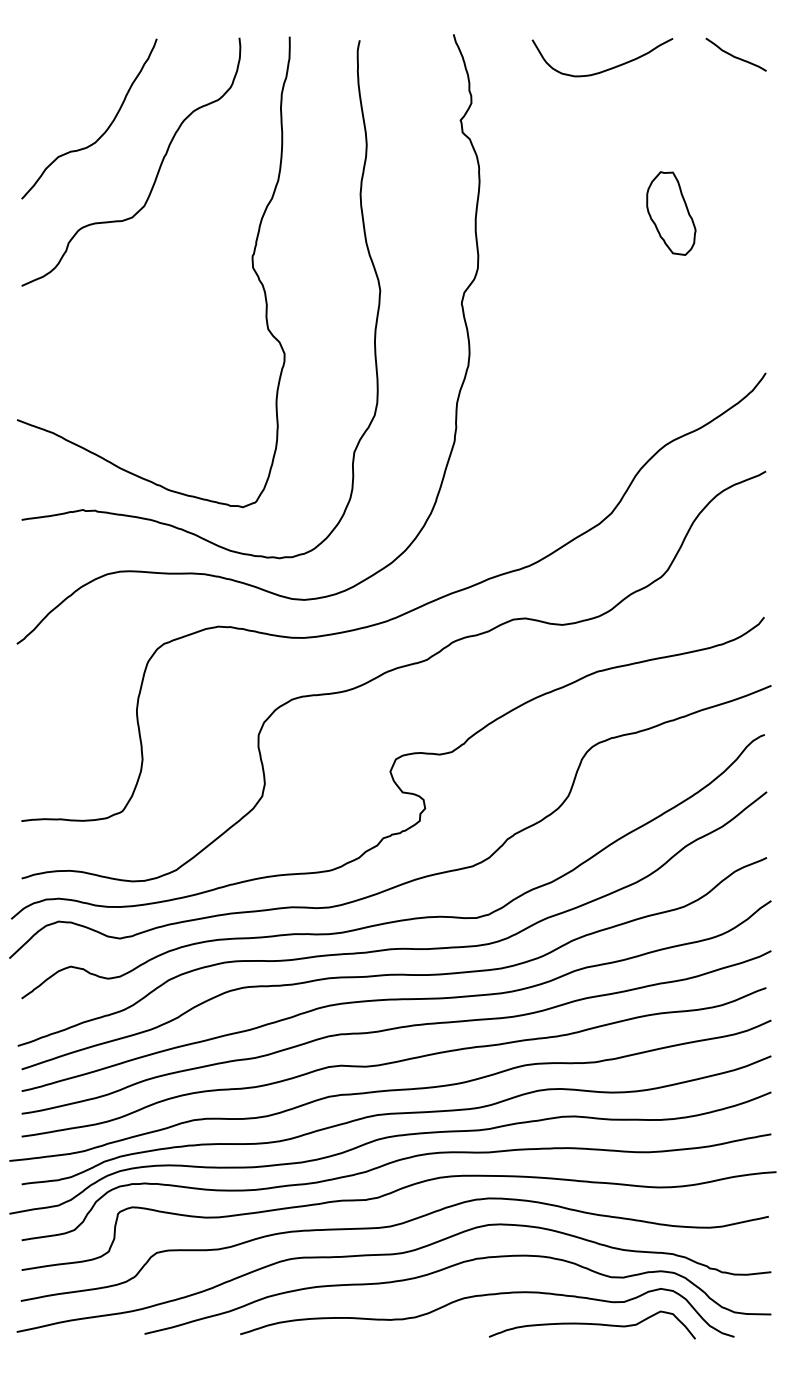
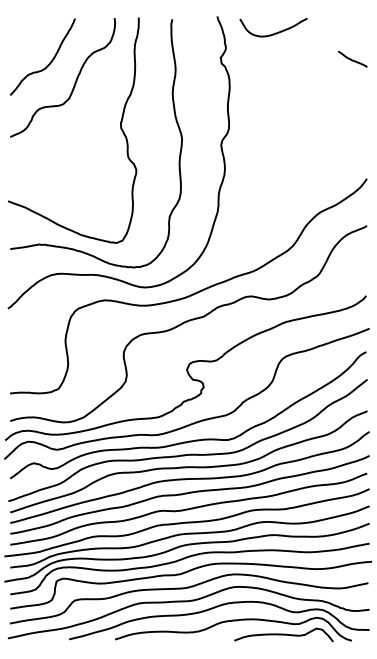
curve: (733, 53) -> (351, 58), moved
curve: (606, 67) -> (275, 32), moved
part: (670, 213) -> (321, 102), removed

